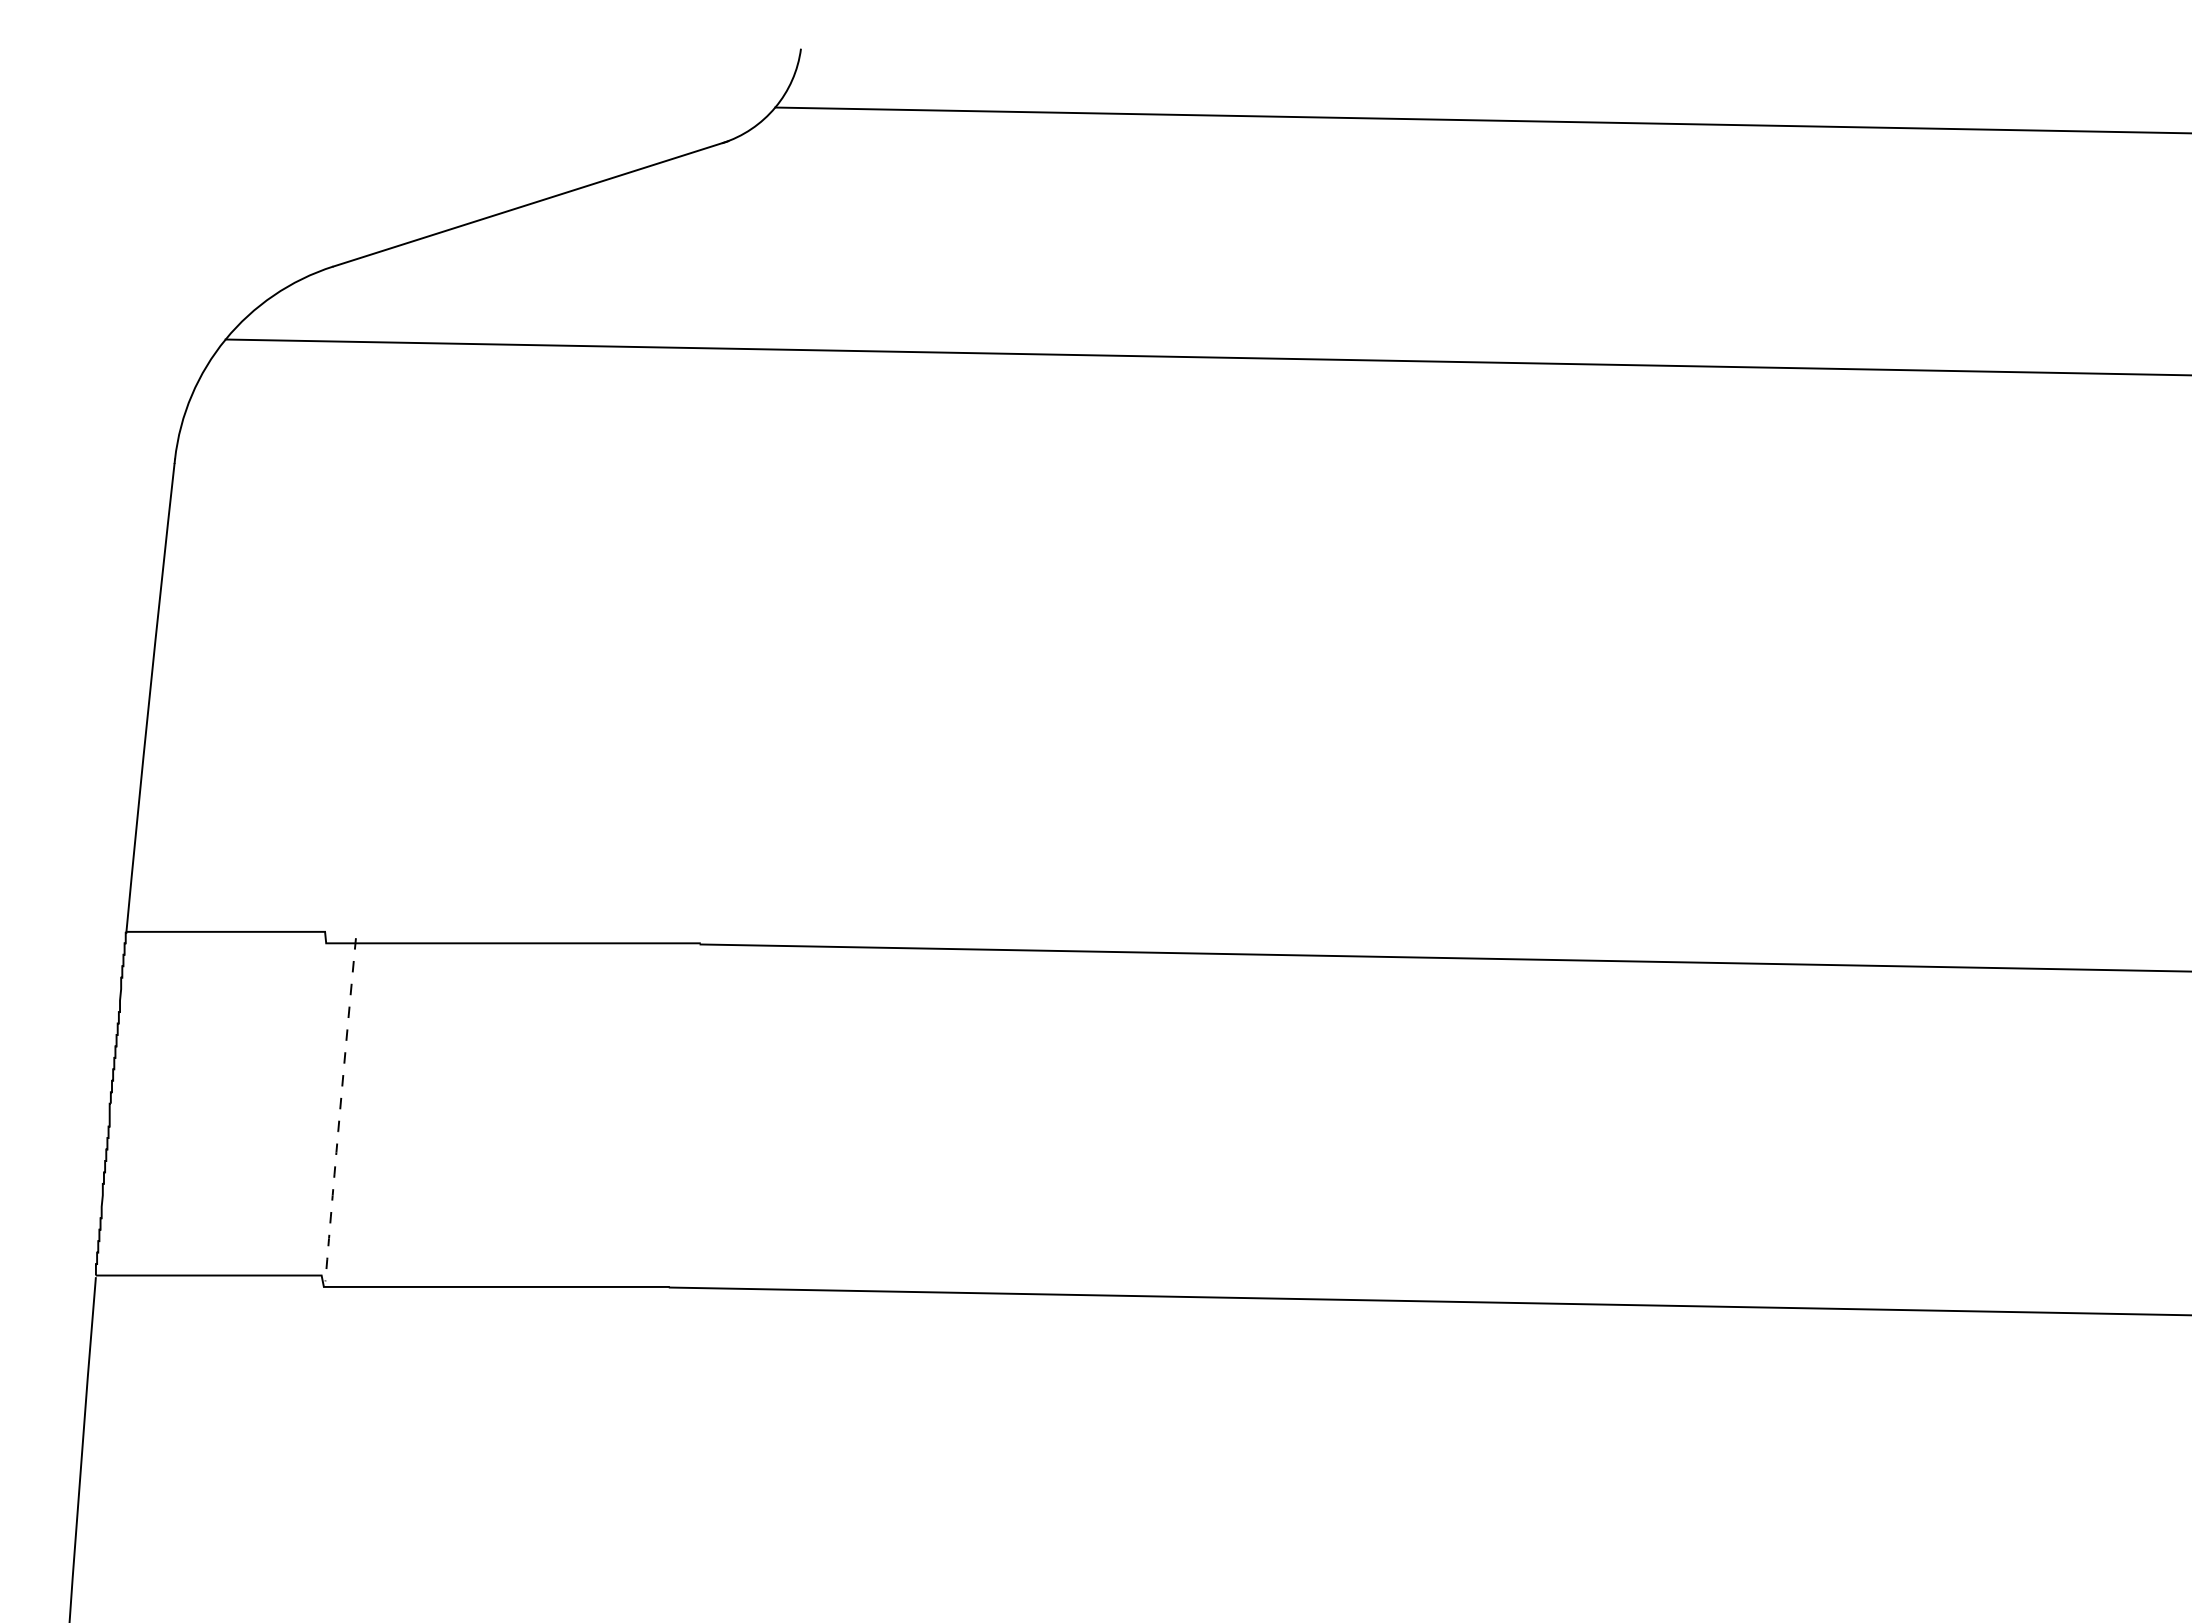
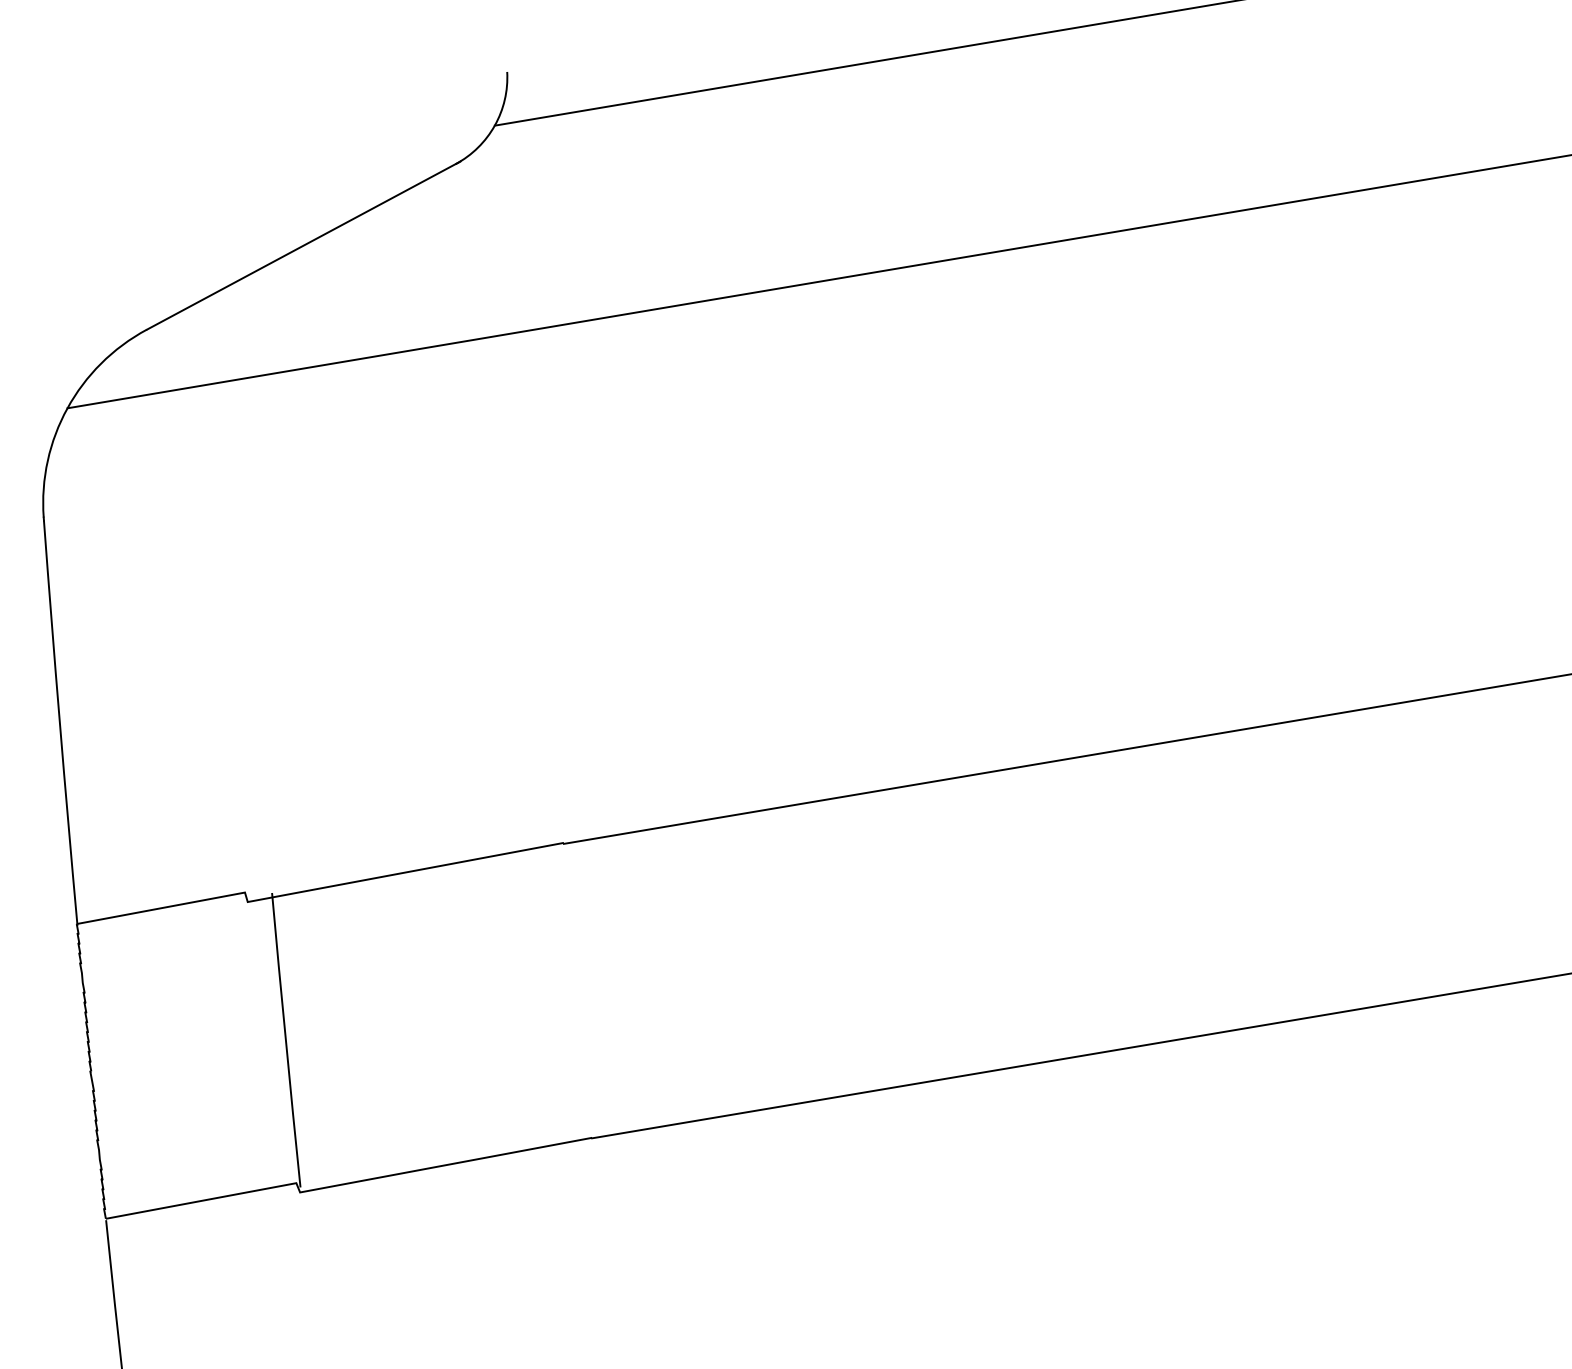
arc: (340, 1109) -> (286, 1040), dashed -> solid

